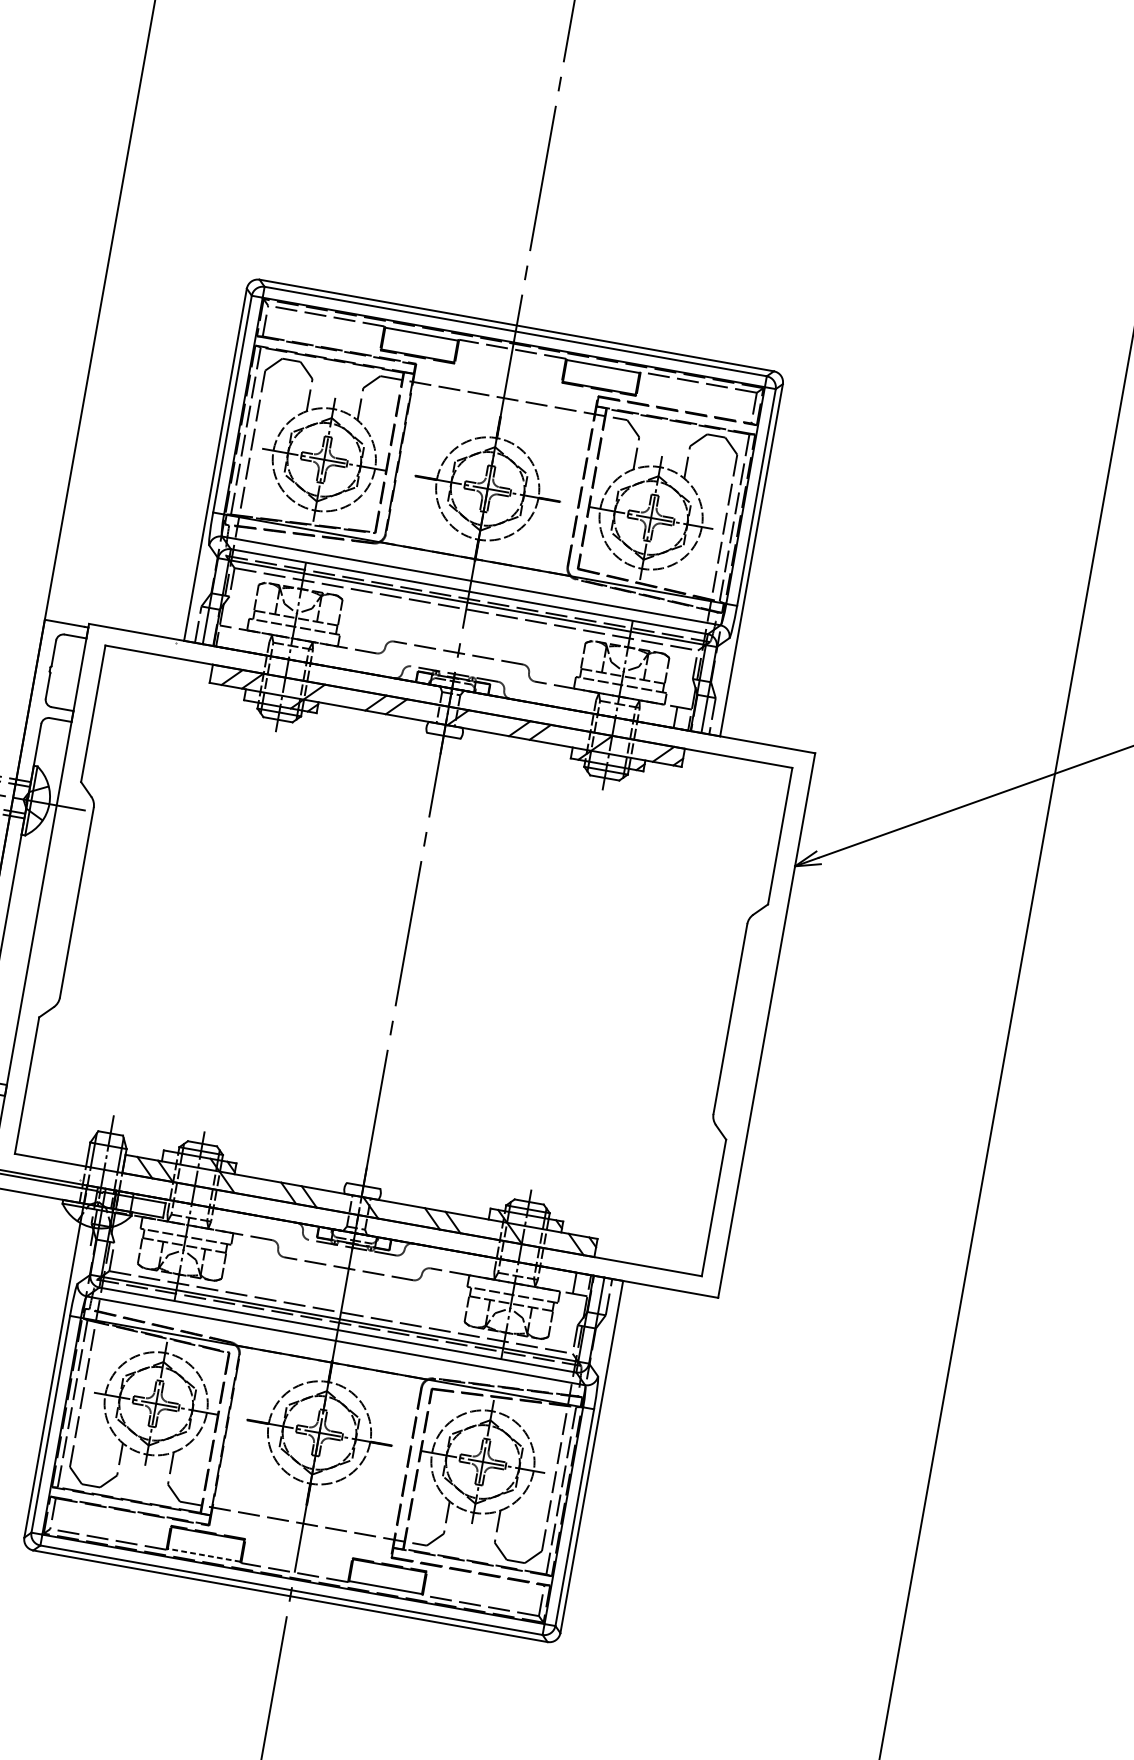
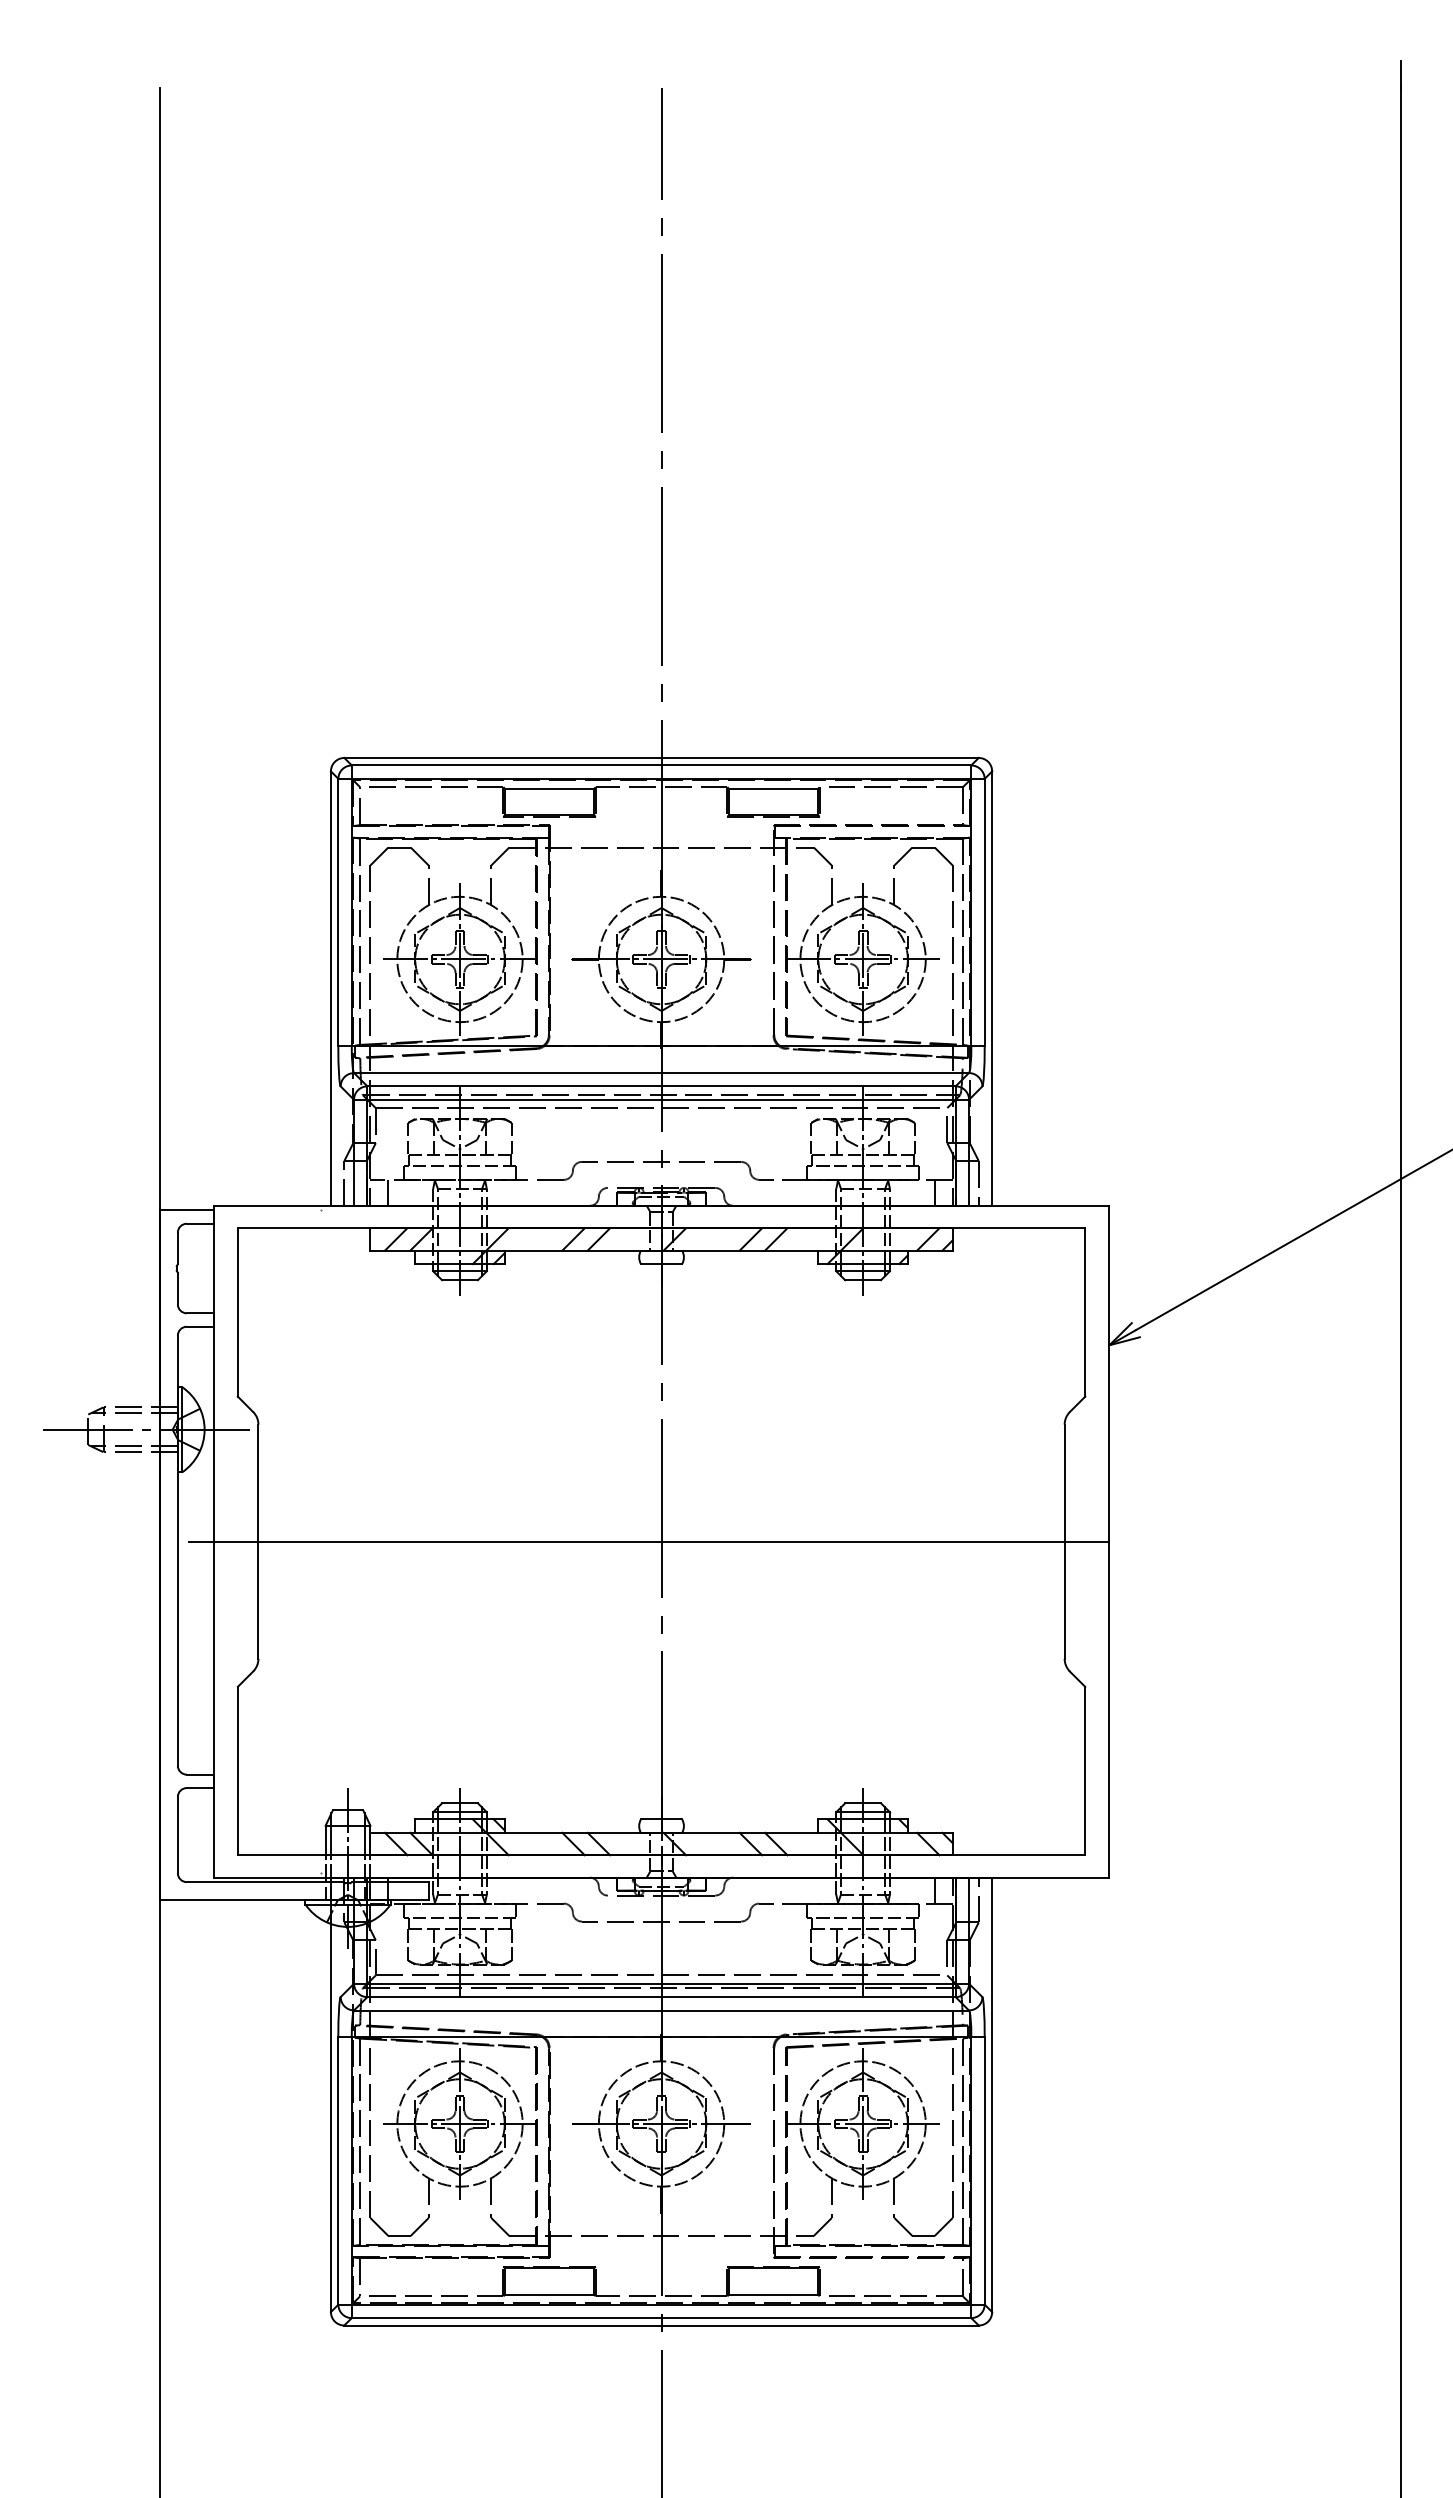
line: (232, 638) -> (388, 1192), added
line: (393, 958) -> (648, 1541), added
line: (204, 1554) -> (549, 2294), dashed -> solid

